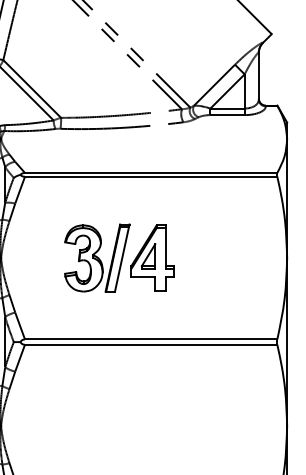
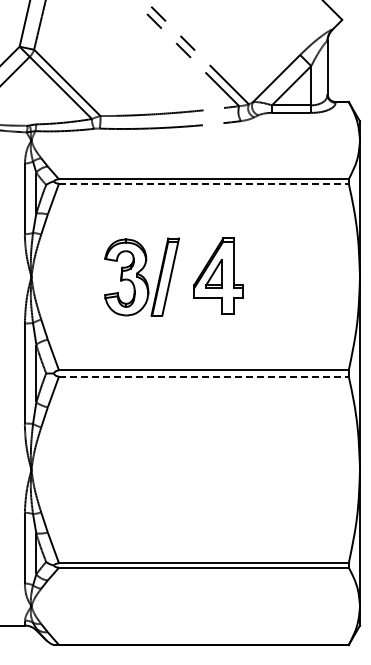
line: (150, 176) -> (203, 183), solid -> dashed
part: (152, 257) -> (218, 275), moved
line: (150, 344) -> (203, 376), solid -> dashed

